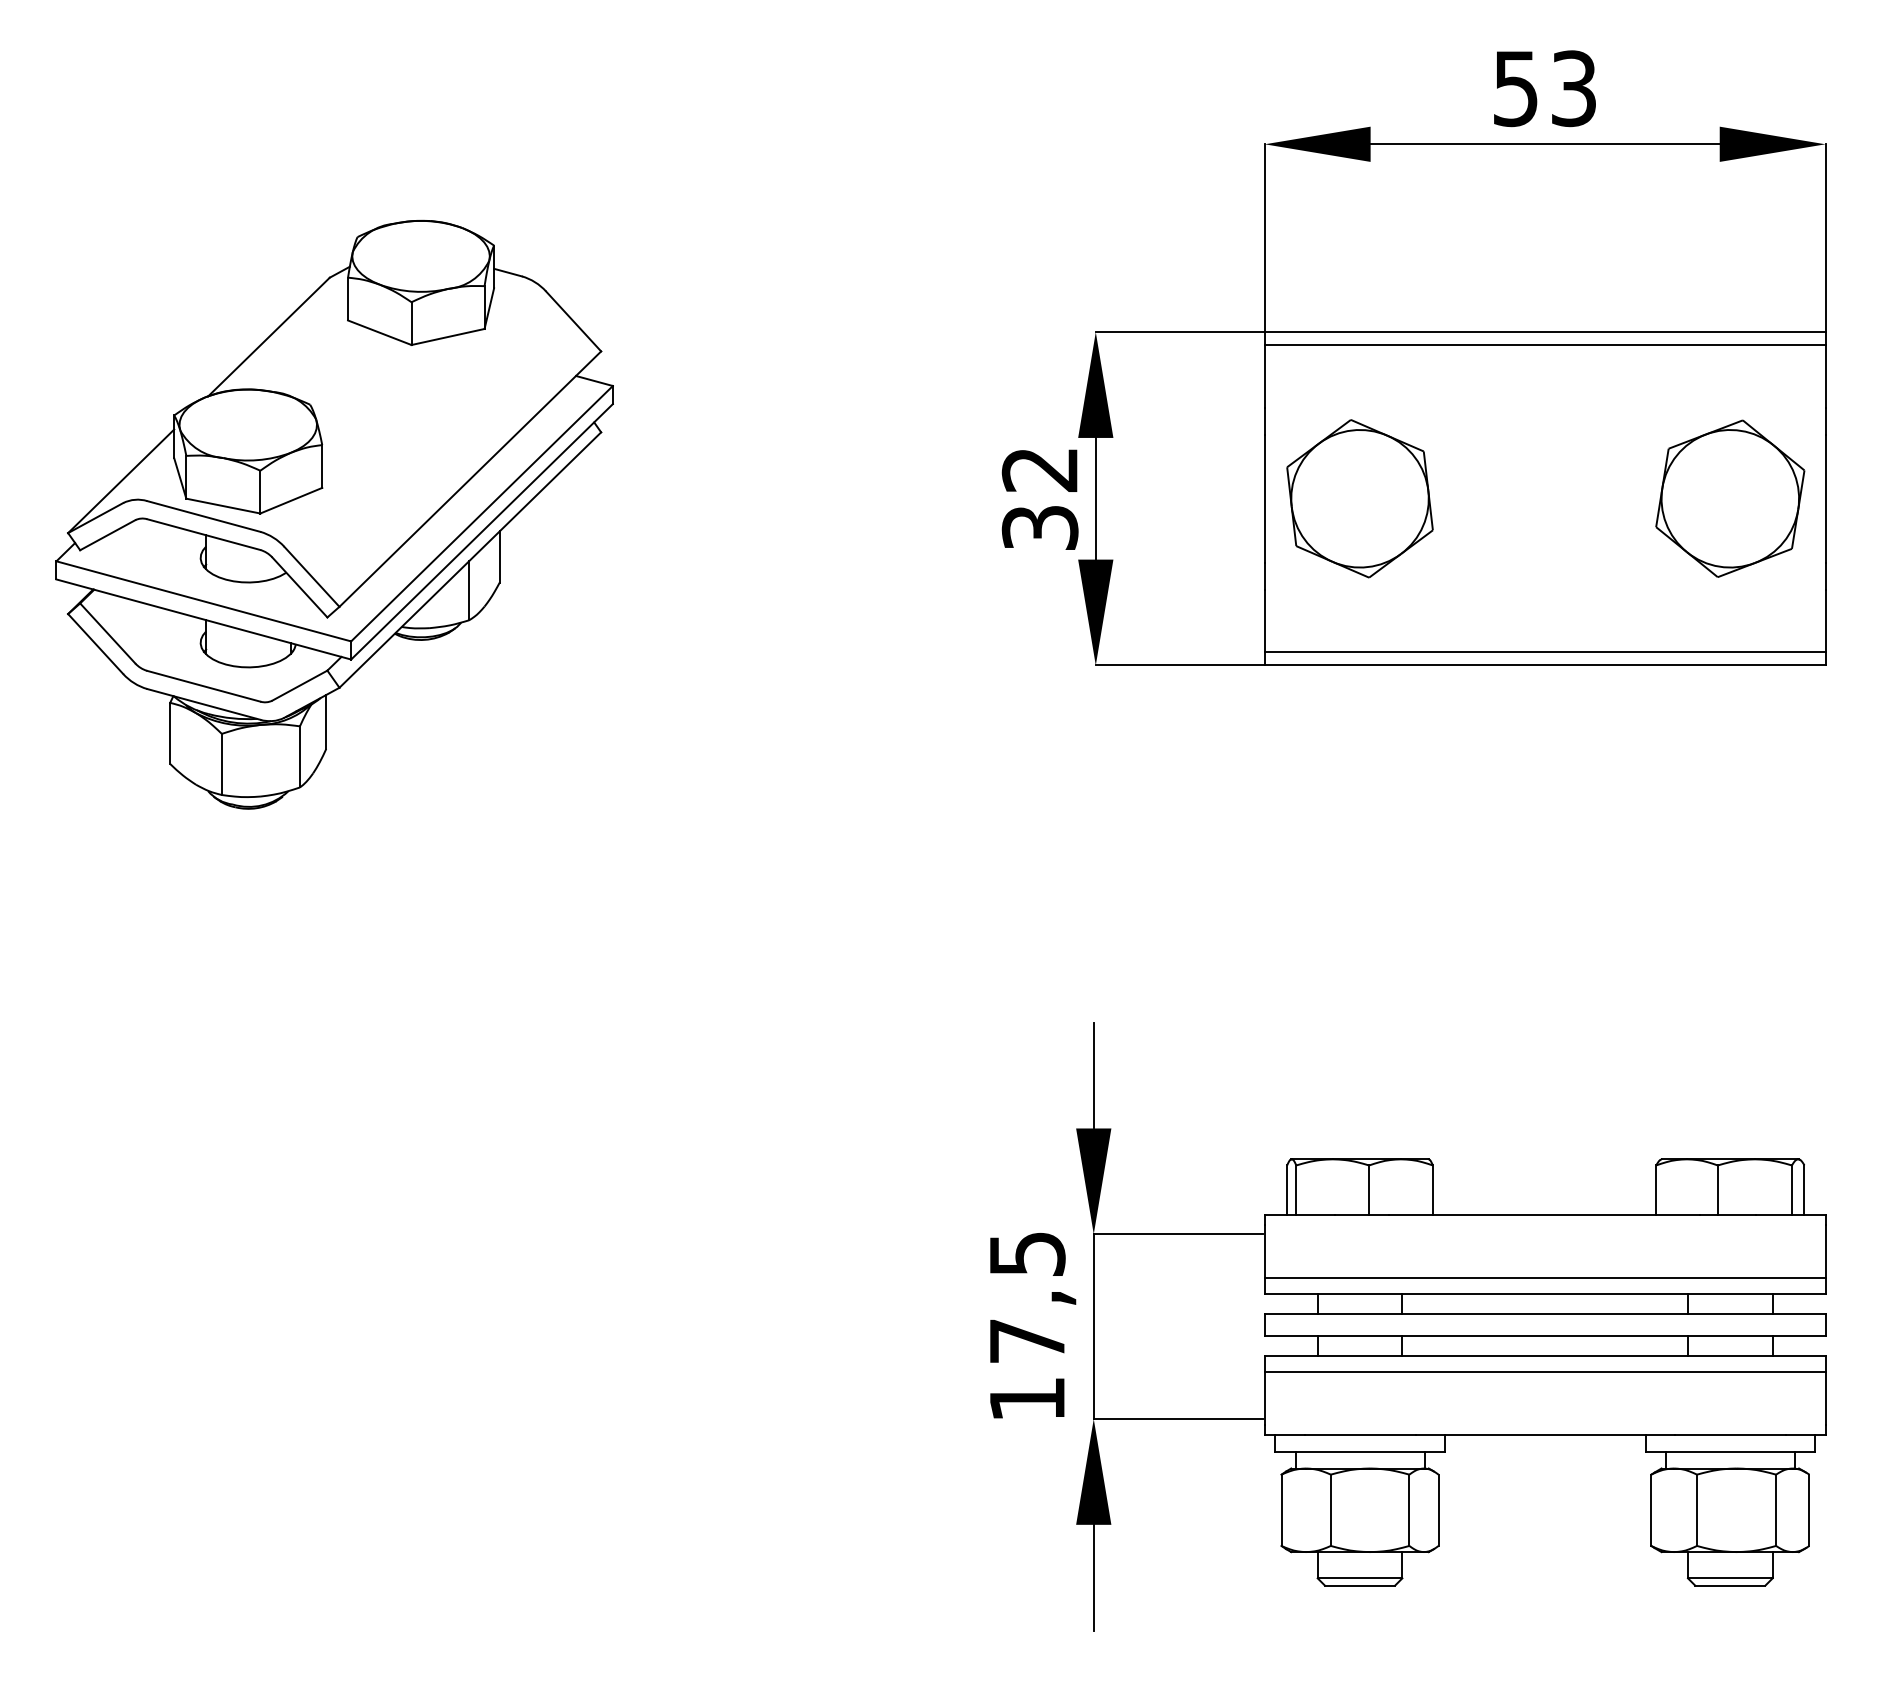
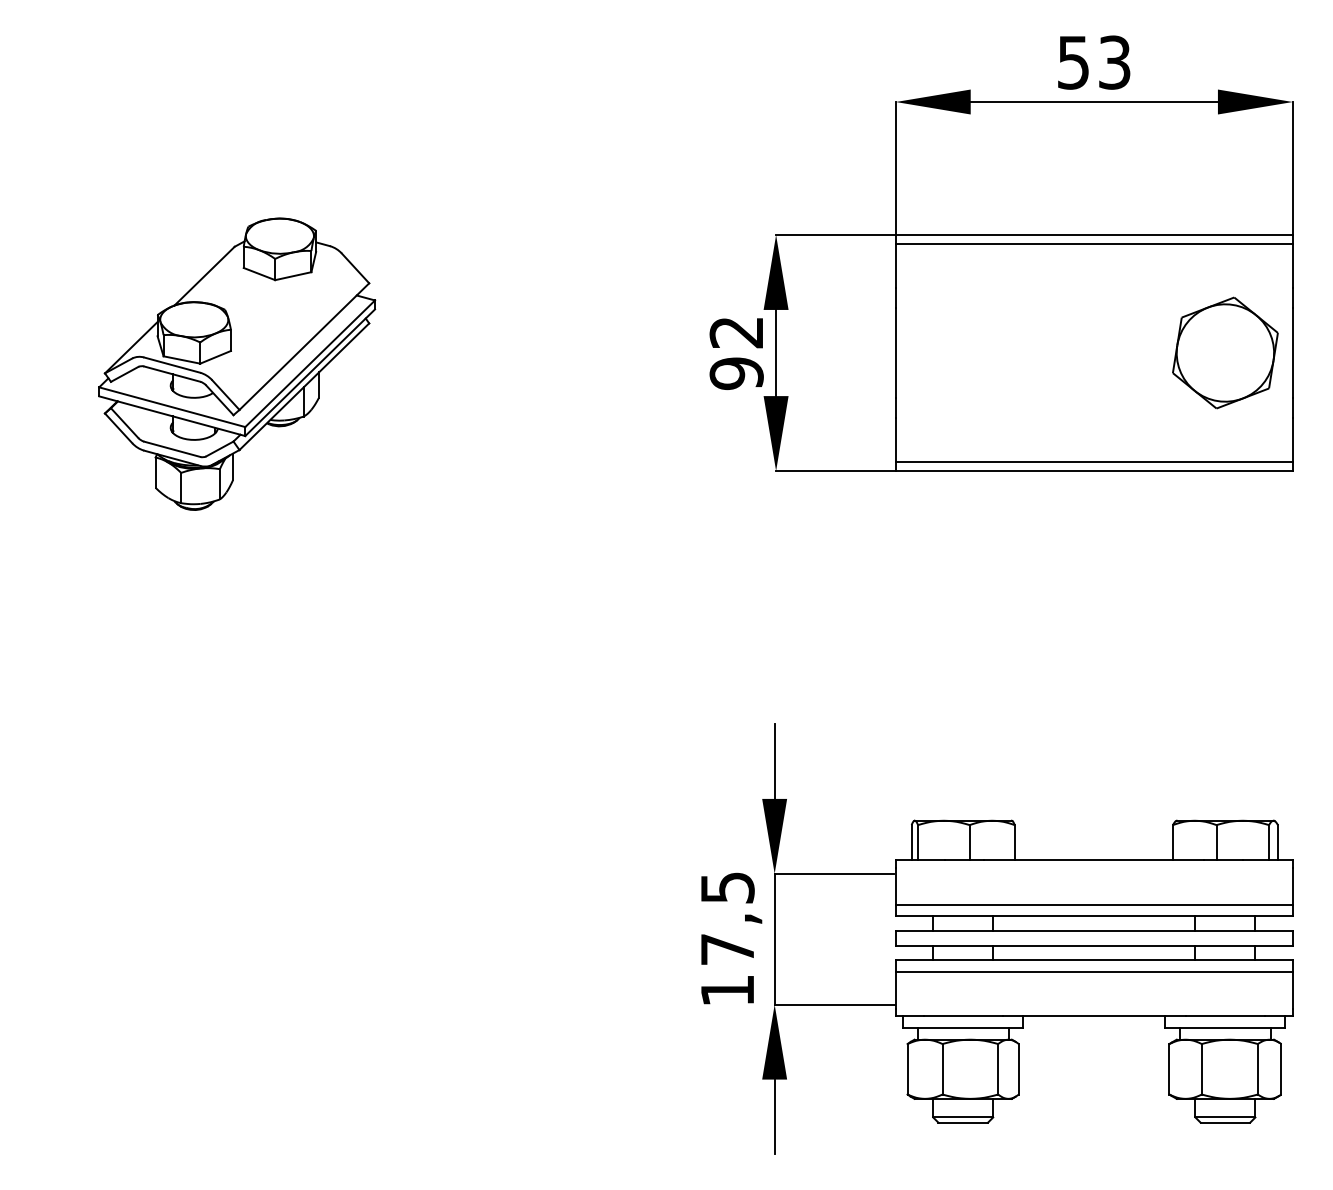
part: (1359, 498) -> (962, 352), removed
part: (334, 514) -> (237, 364), size x0.7
text: (1040, 528) -> (736, 374), 32 -> 92

